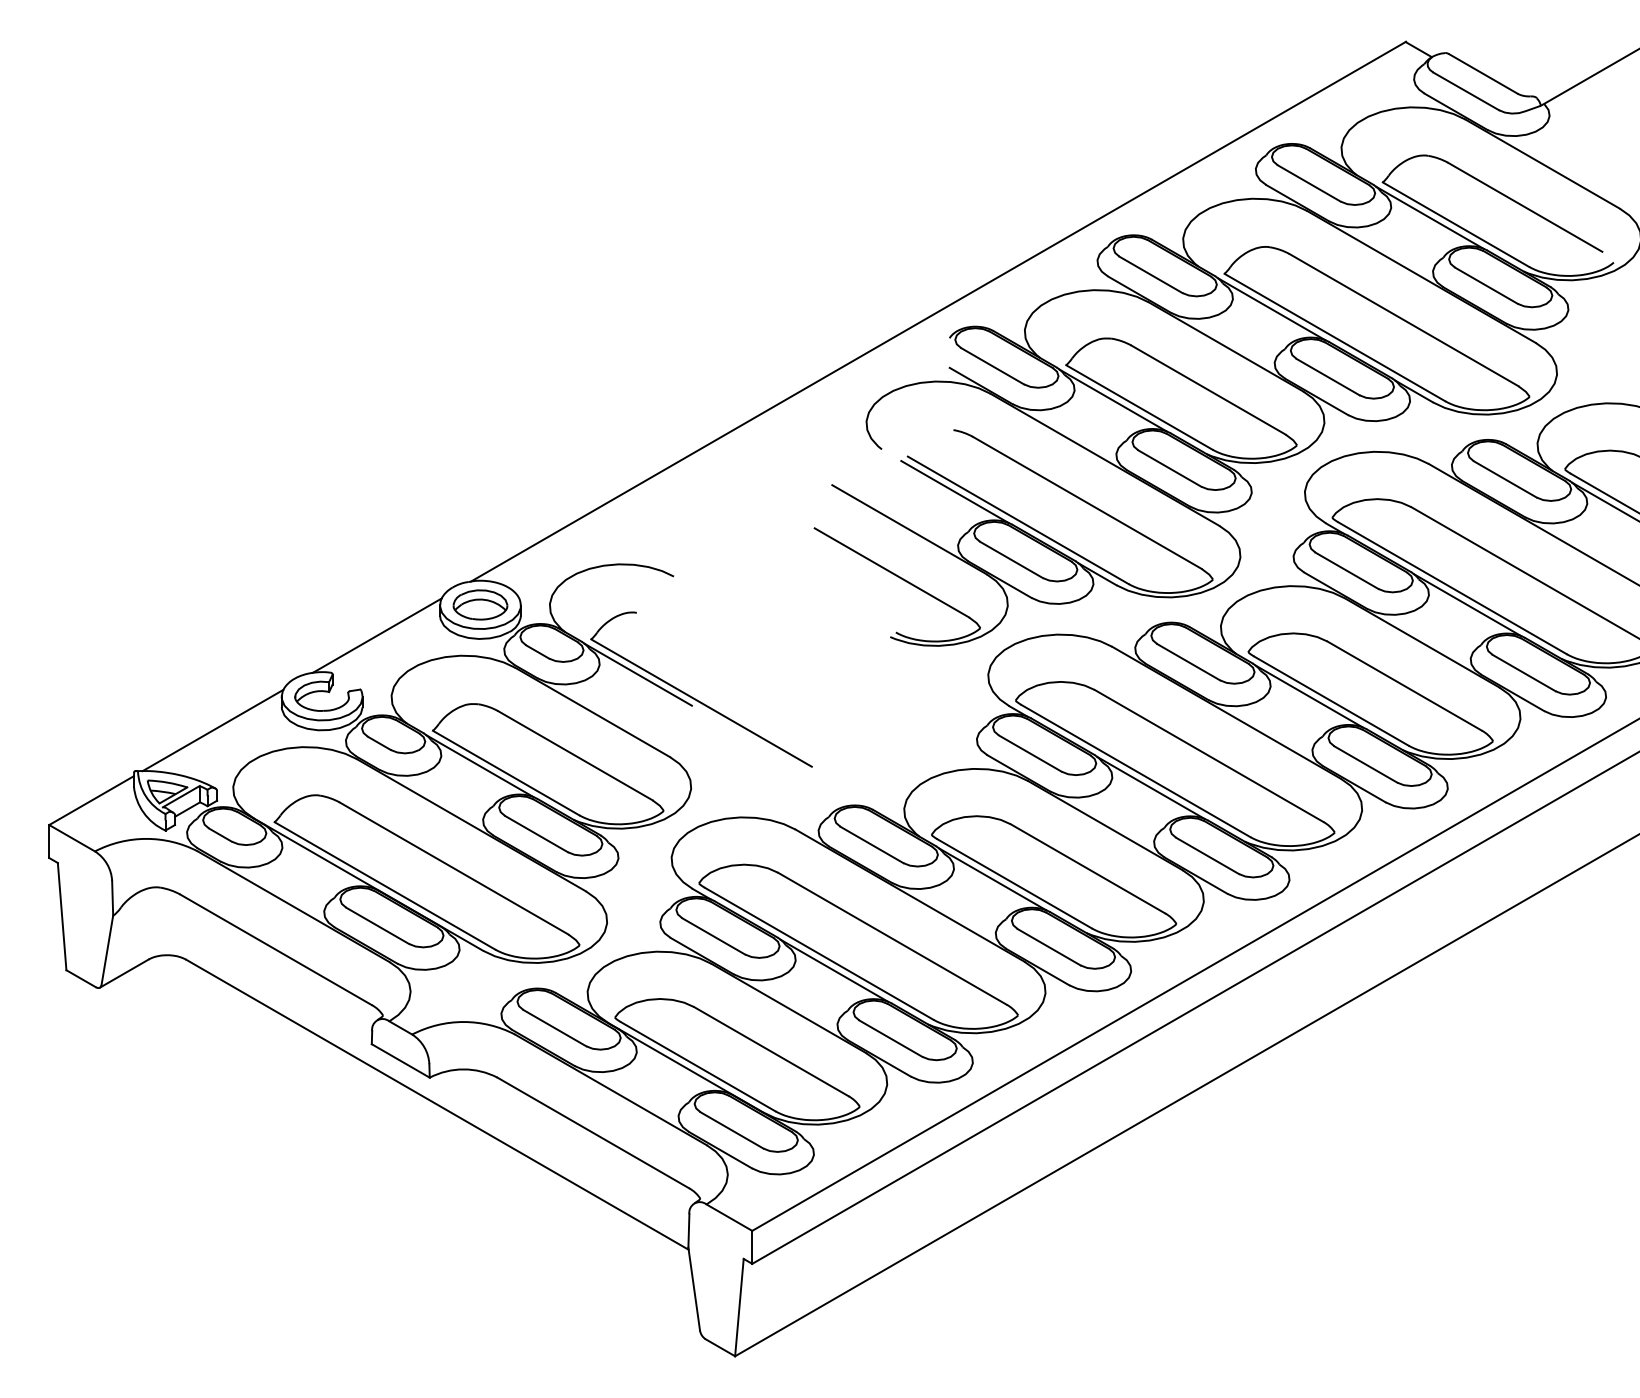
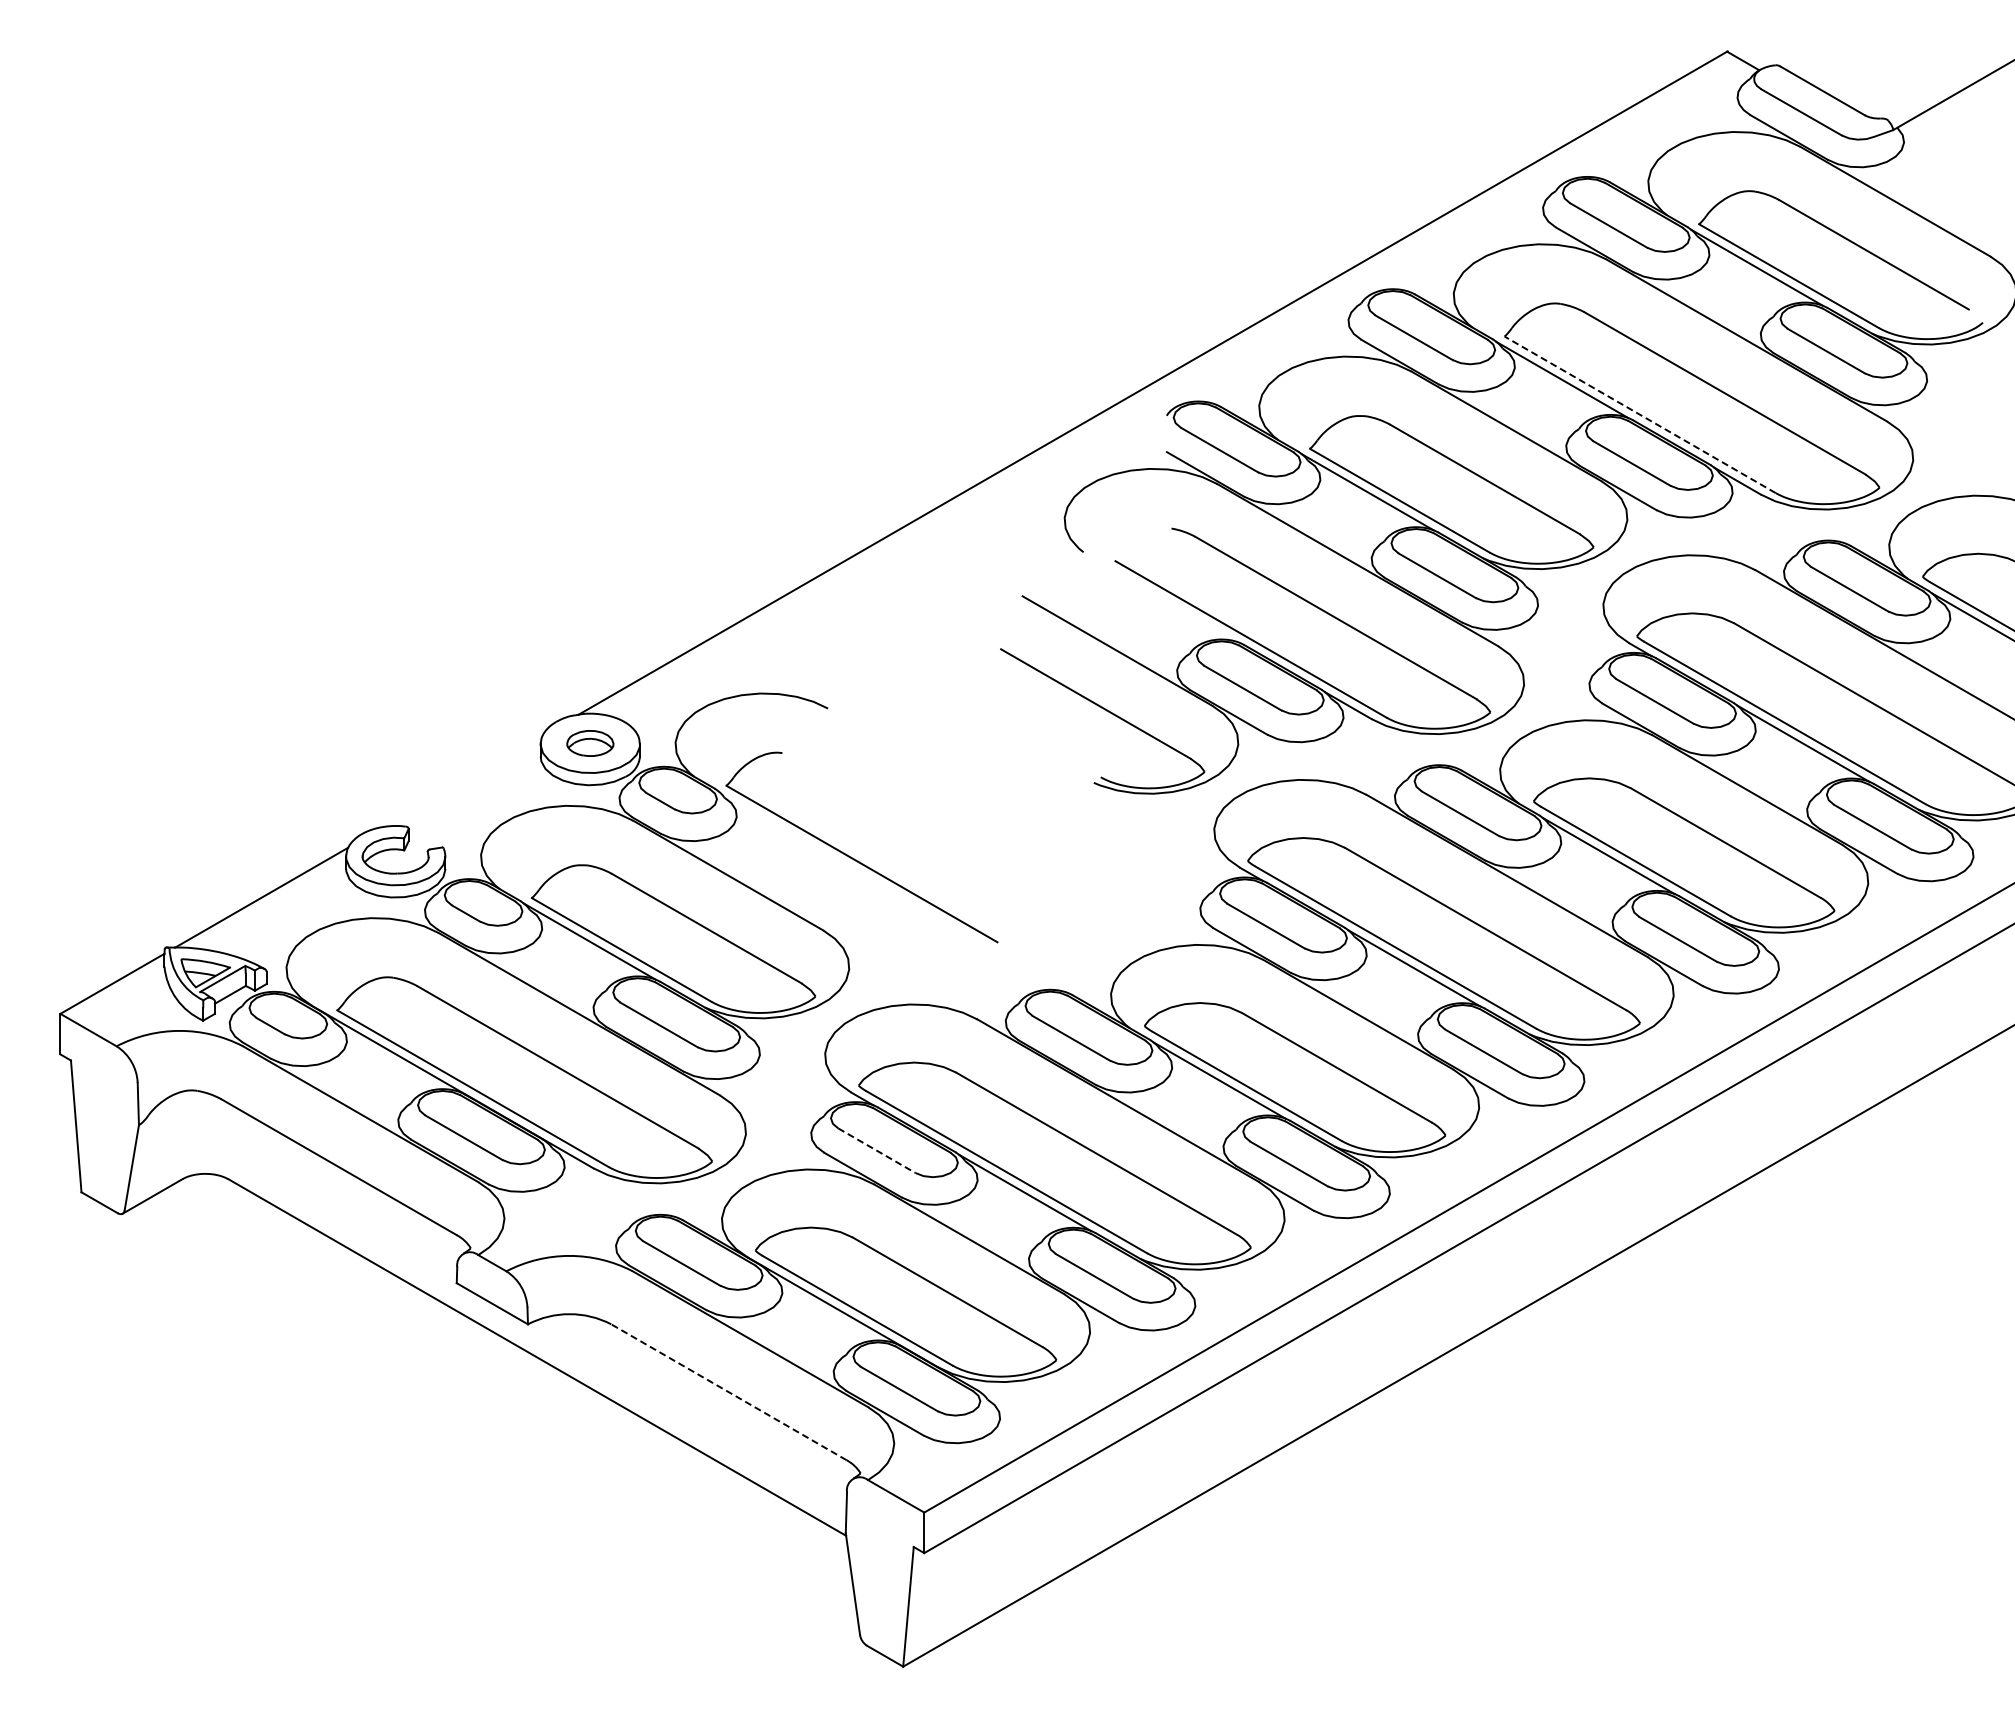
line: (1334, 337) -> (1639, 414), solid -> dashed
line: (955, 491) -> (1173, 604), removed
part: (480, 605) -> (590, 743), size x0.7
line: (377, 635) -> (463, 780), removed
line: (638, 674) -> (784, 829), removed
line: (713, 936) -> (876, 1150), solid -> dashed
line: (592, 1133) -> (728, 1392), solid -> dashed

